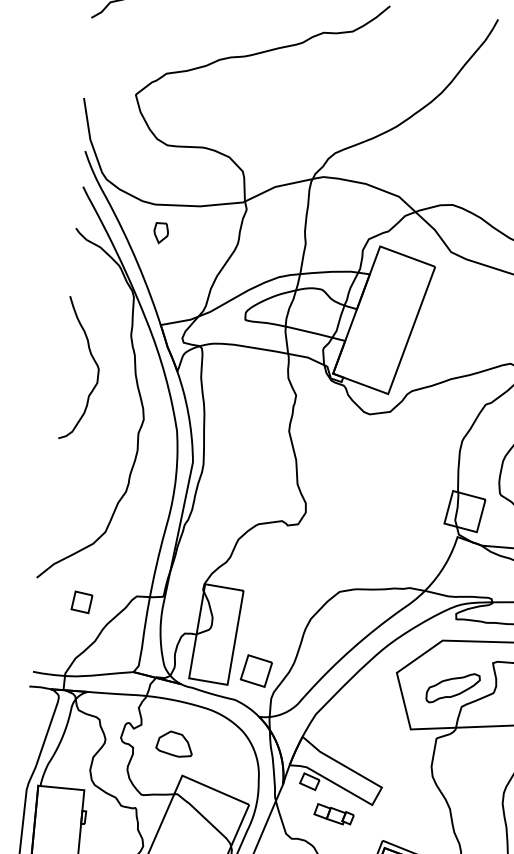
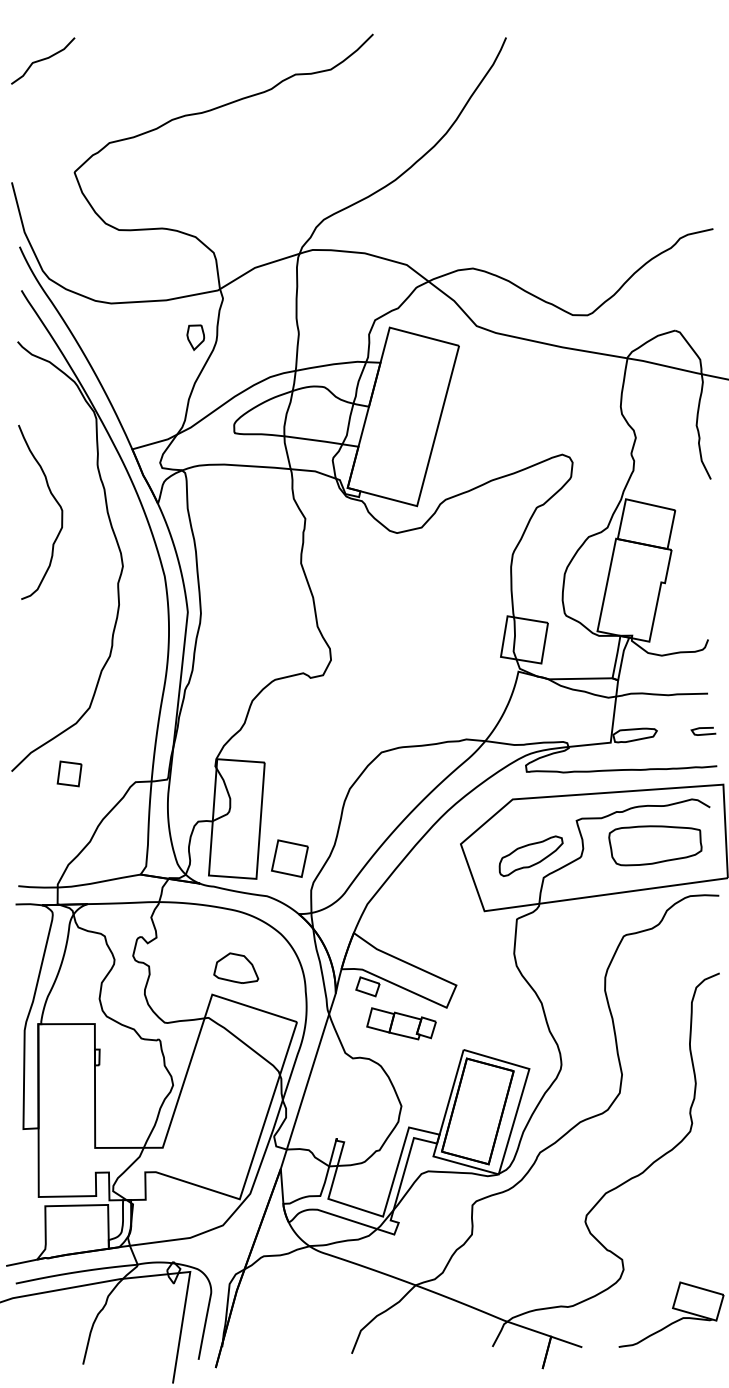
part: (160, 233) -> (195, 337), moved
part: (81, 602) -> (69, 773), moved
part: (174, 743) -> (236, 967), moved
part: (334, 814) -> (401, 1023), size x1.43

